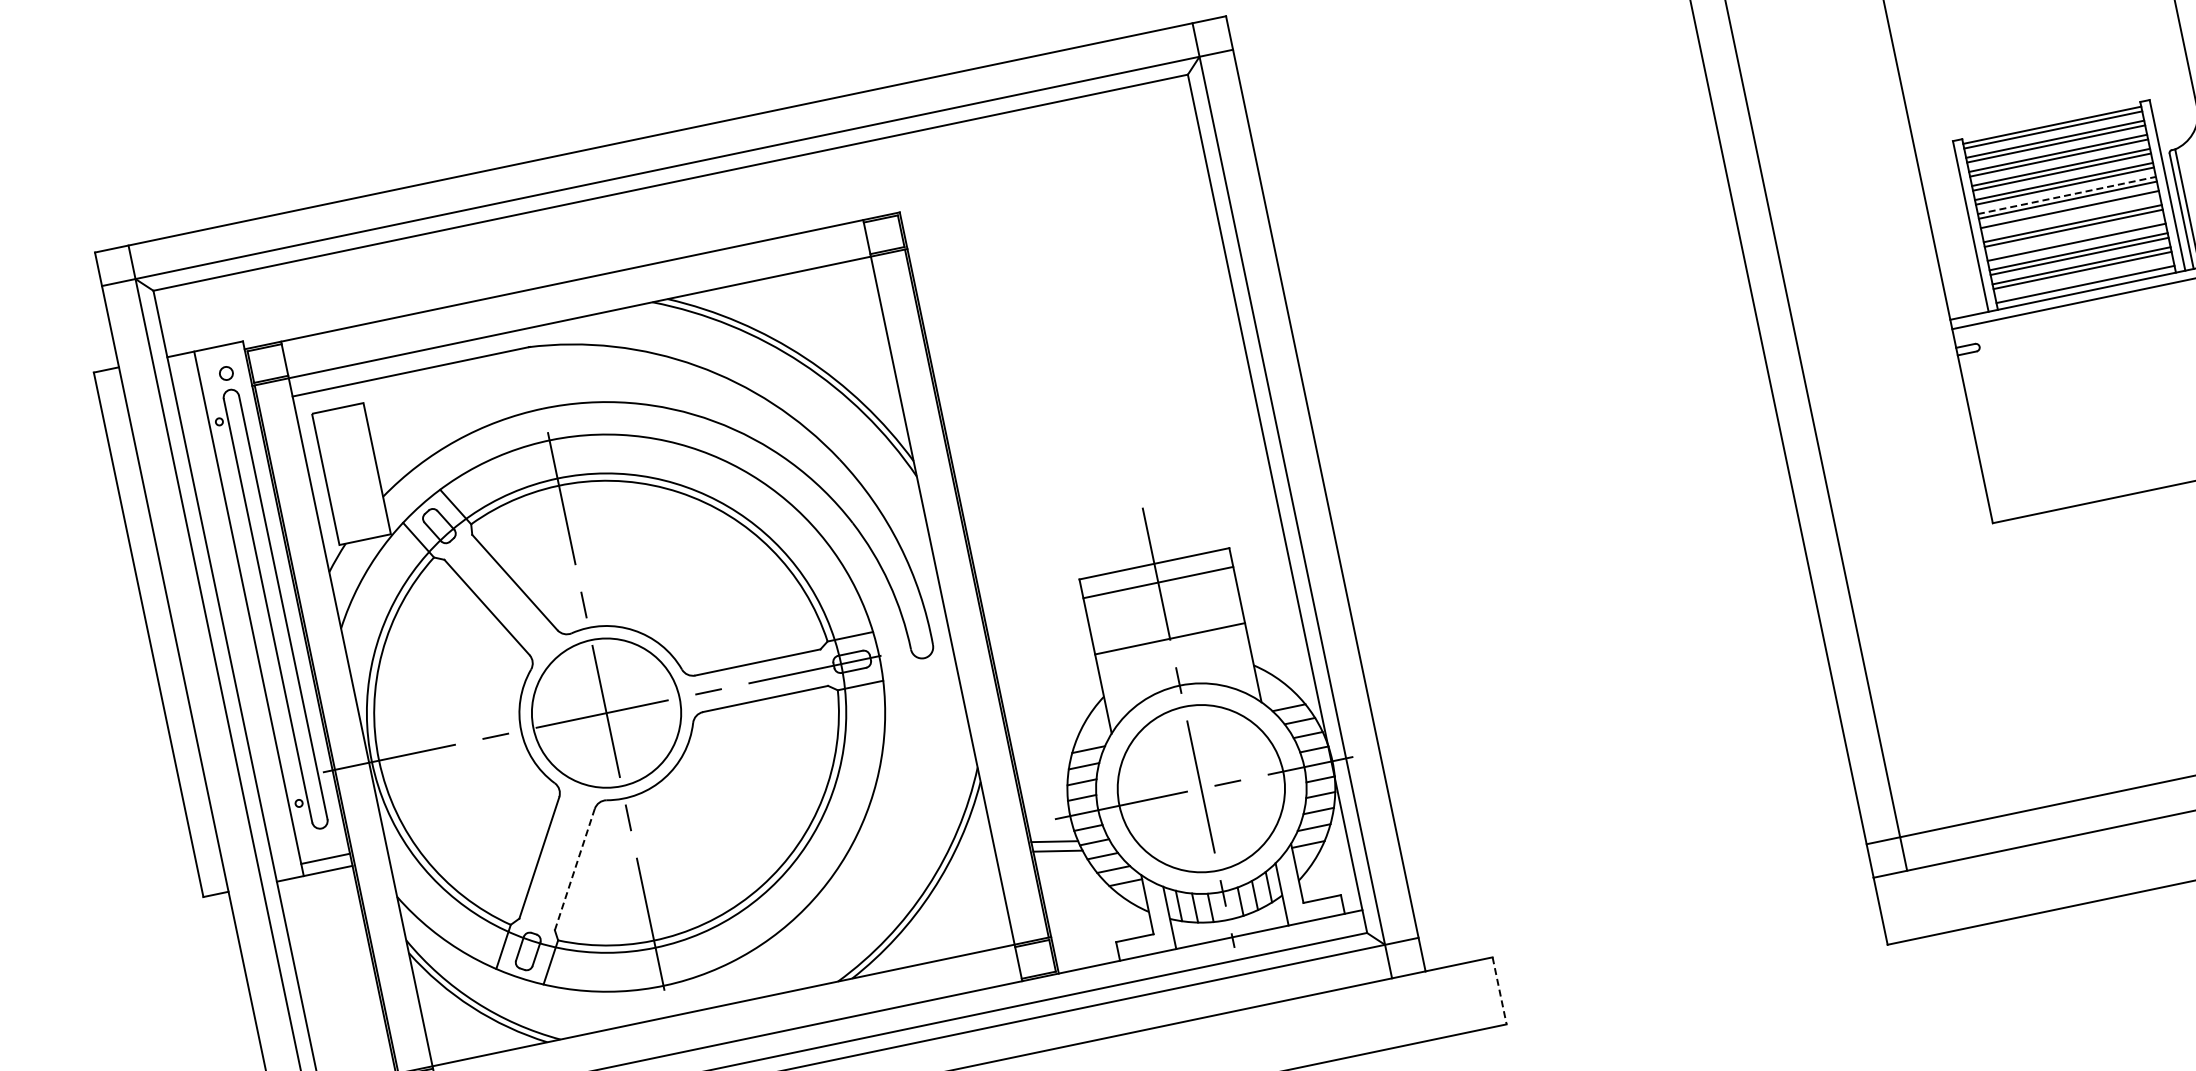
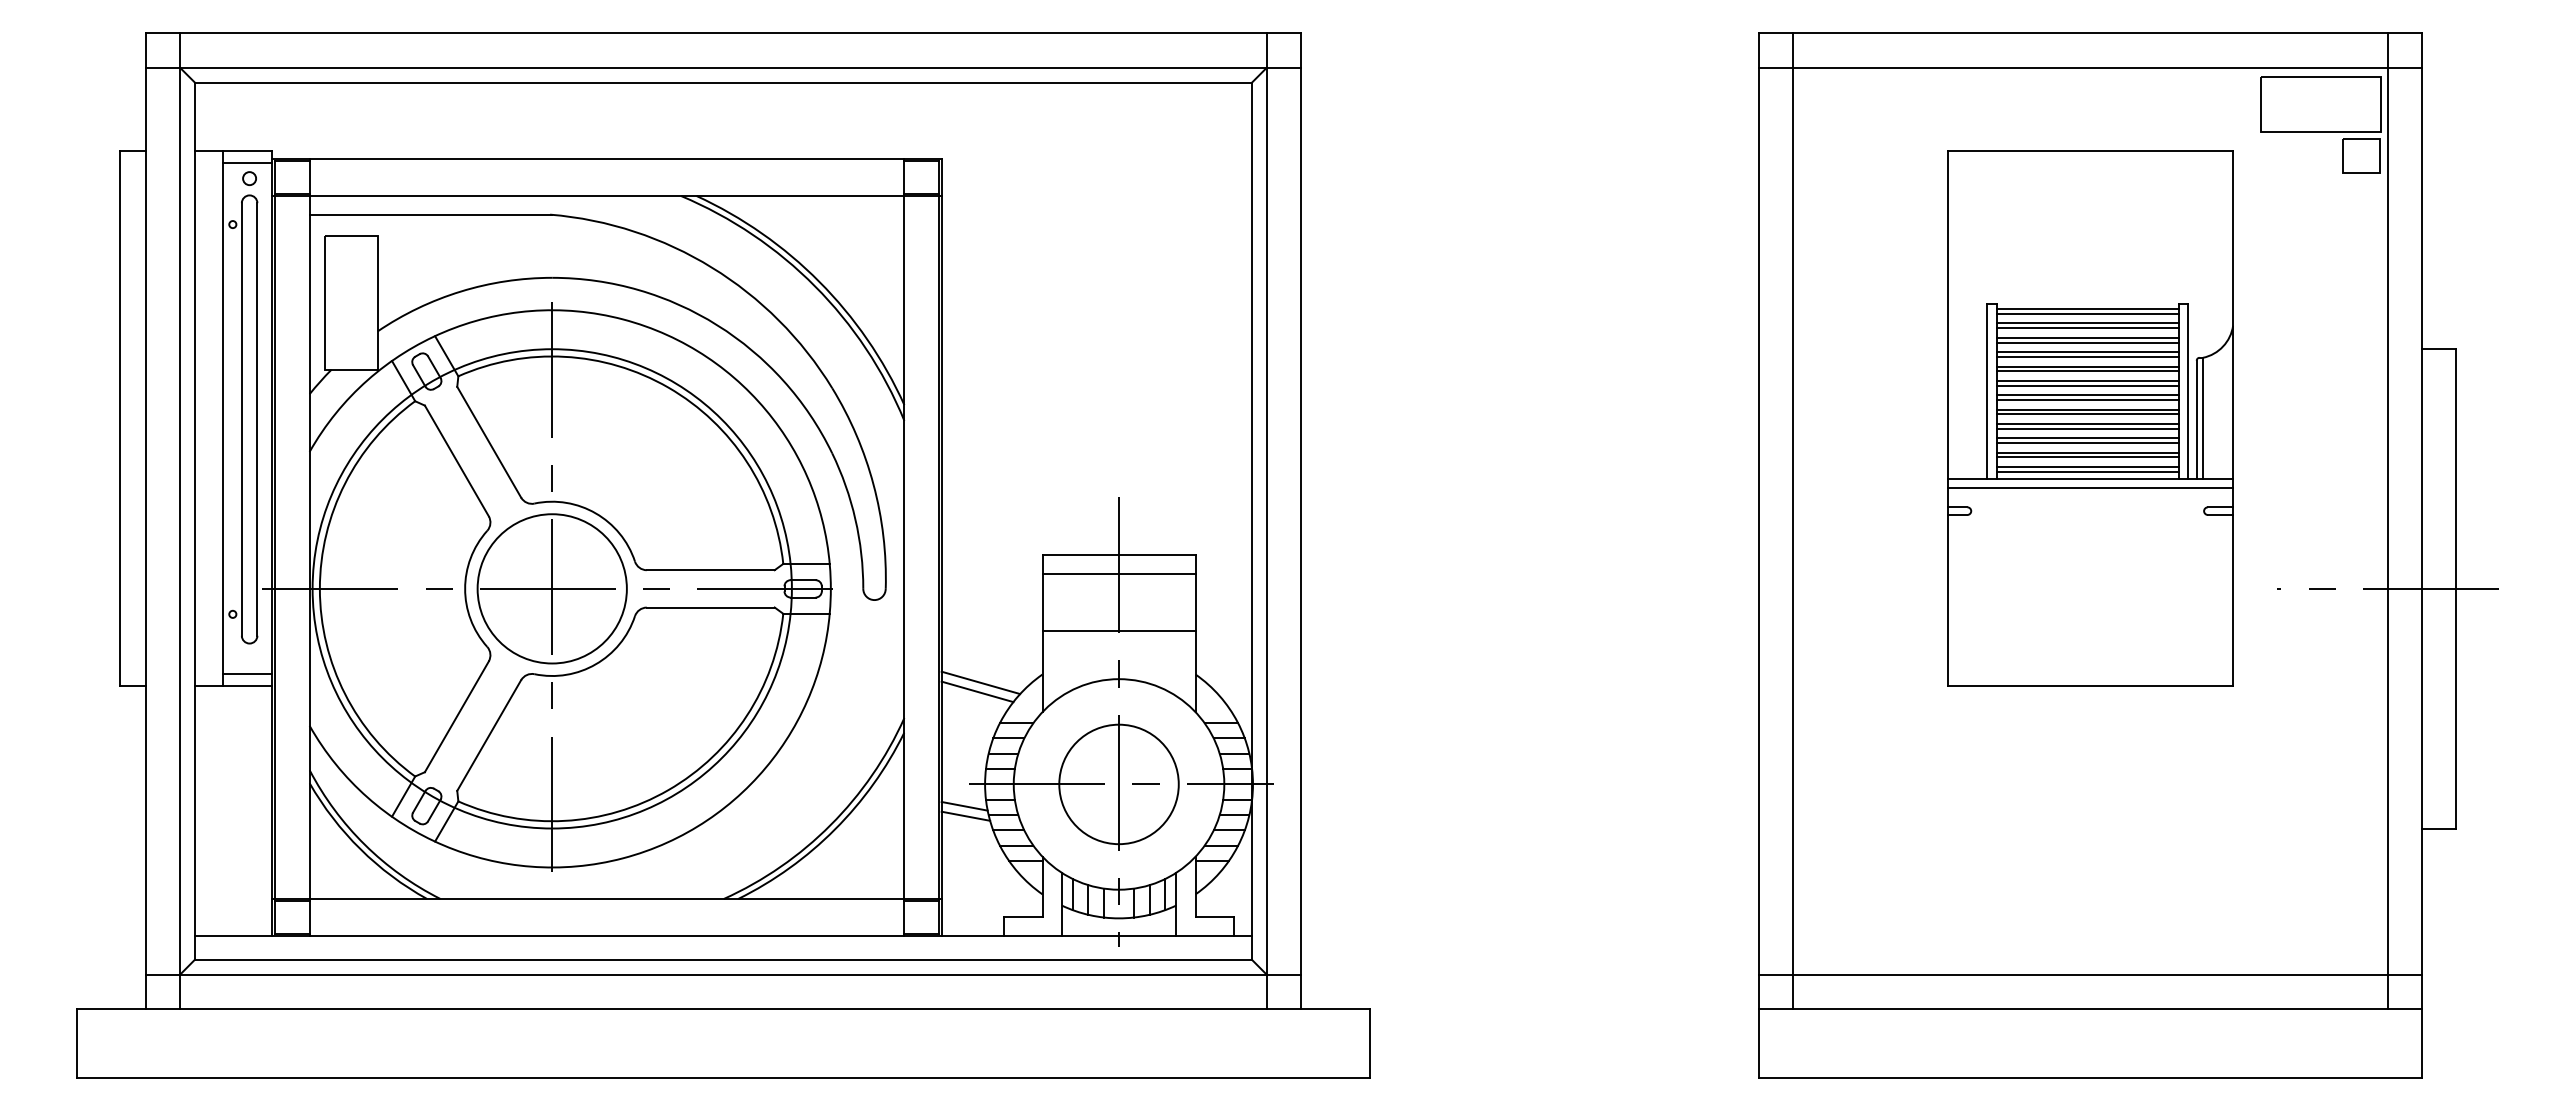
line: (2066, 195) -> (2087, 380), dashed -> solid
line: (2070, 213) -> (2087, 399), added
line: (2075, 237) -> (2087, 423), added
line: (2084, 279) -> (2087, 466), added
line: (221, 359) -> (247, 163), added
line: (1044, 717) -> (980, 682), added
line: (1043, 726) -> (977, 691), added
circle: (1200, 788) -> (1118, 784), size x0.71
line: (575, 869) -> (489, 735), dashed -> solid
line: (1499, 991) -> (1369, 1043), dashed -> solid

